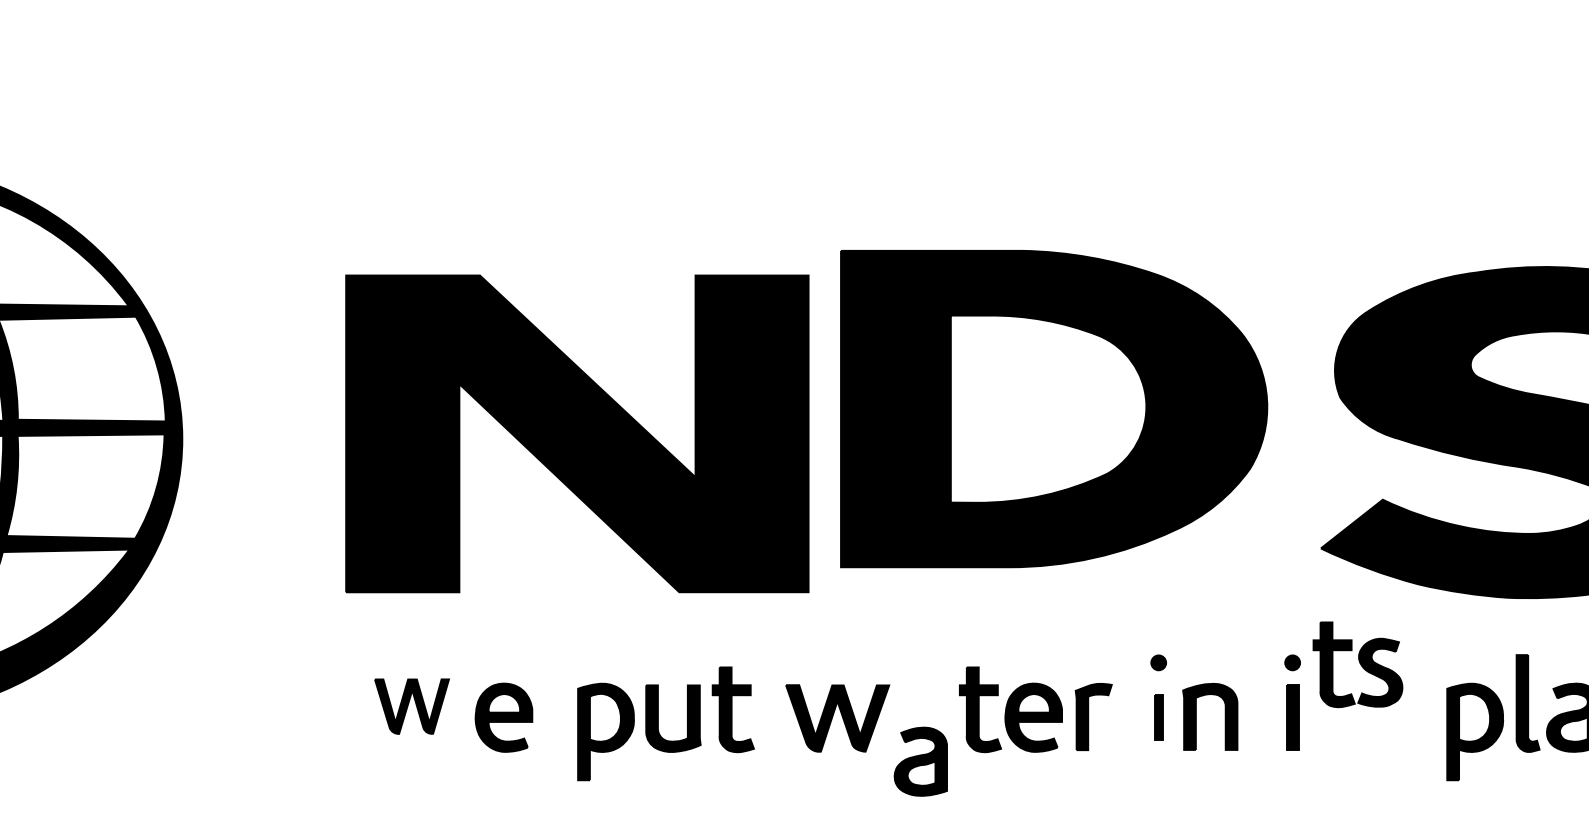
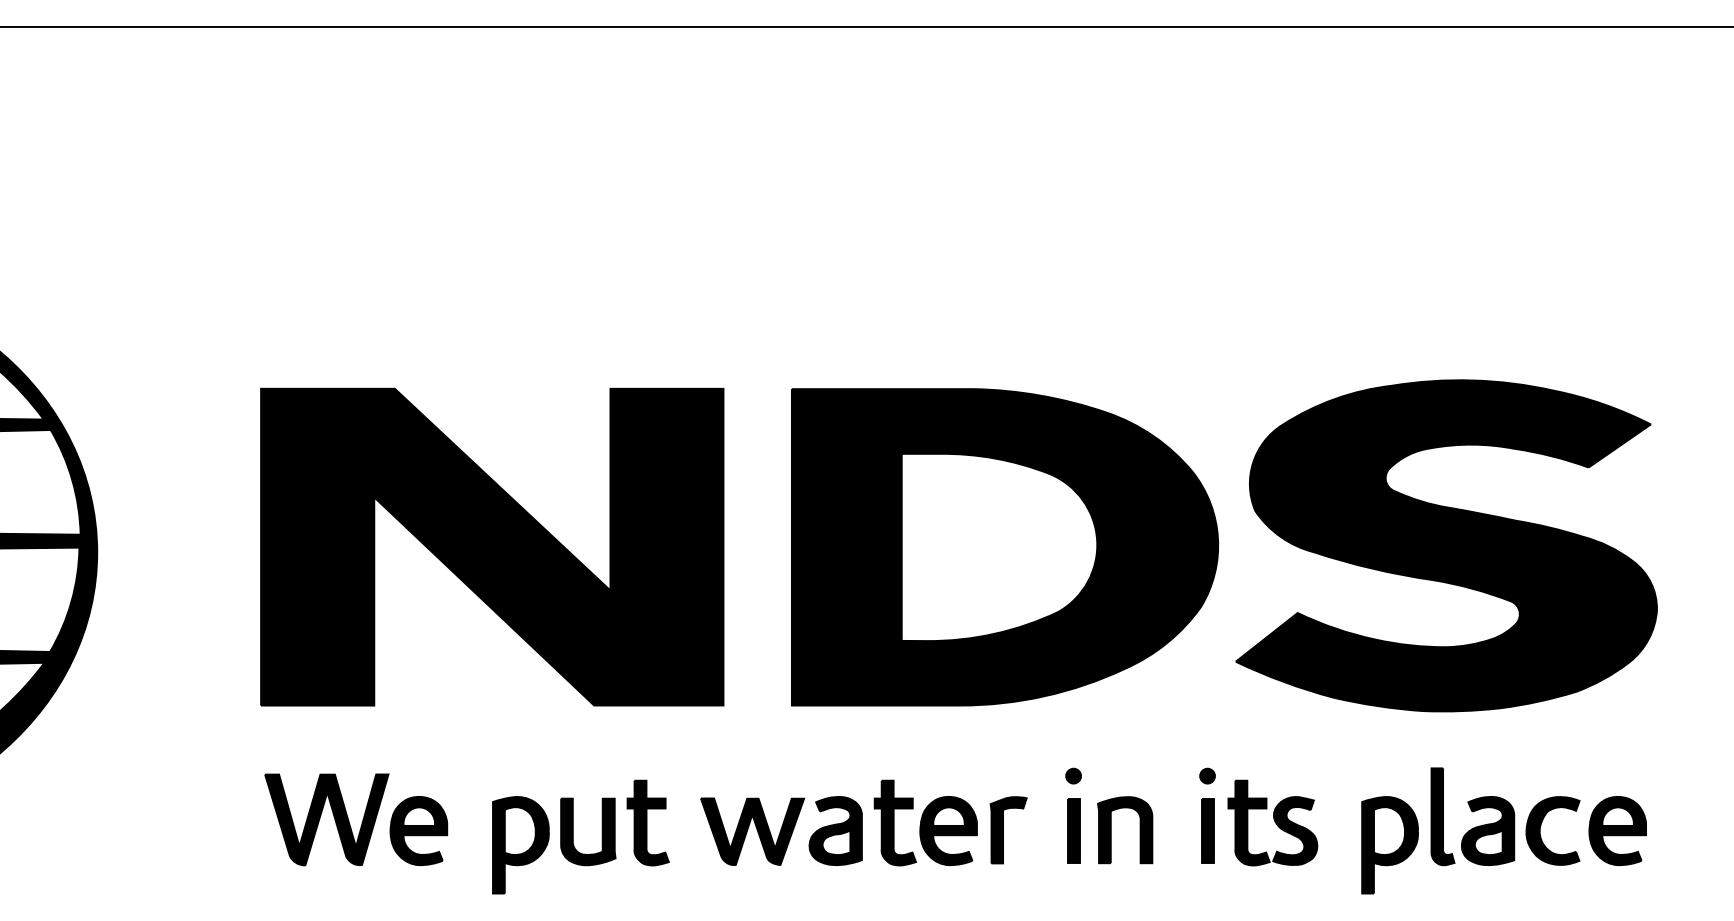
part: (1054, 409) -> (1005, 547), moved
part: (1357, 664) -> (1272, 822), moved
part: (411, 706) -> (326, 819), size x1.67
part: (1158, 717) -> (1073, 830), size x1.43
part: (920, 761) -> (835, 830), moved

